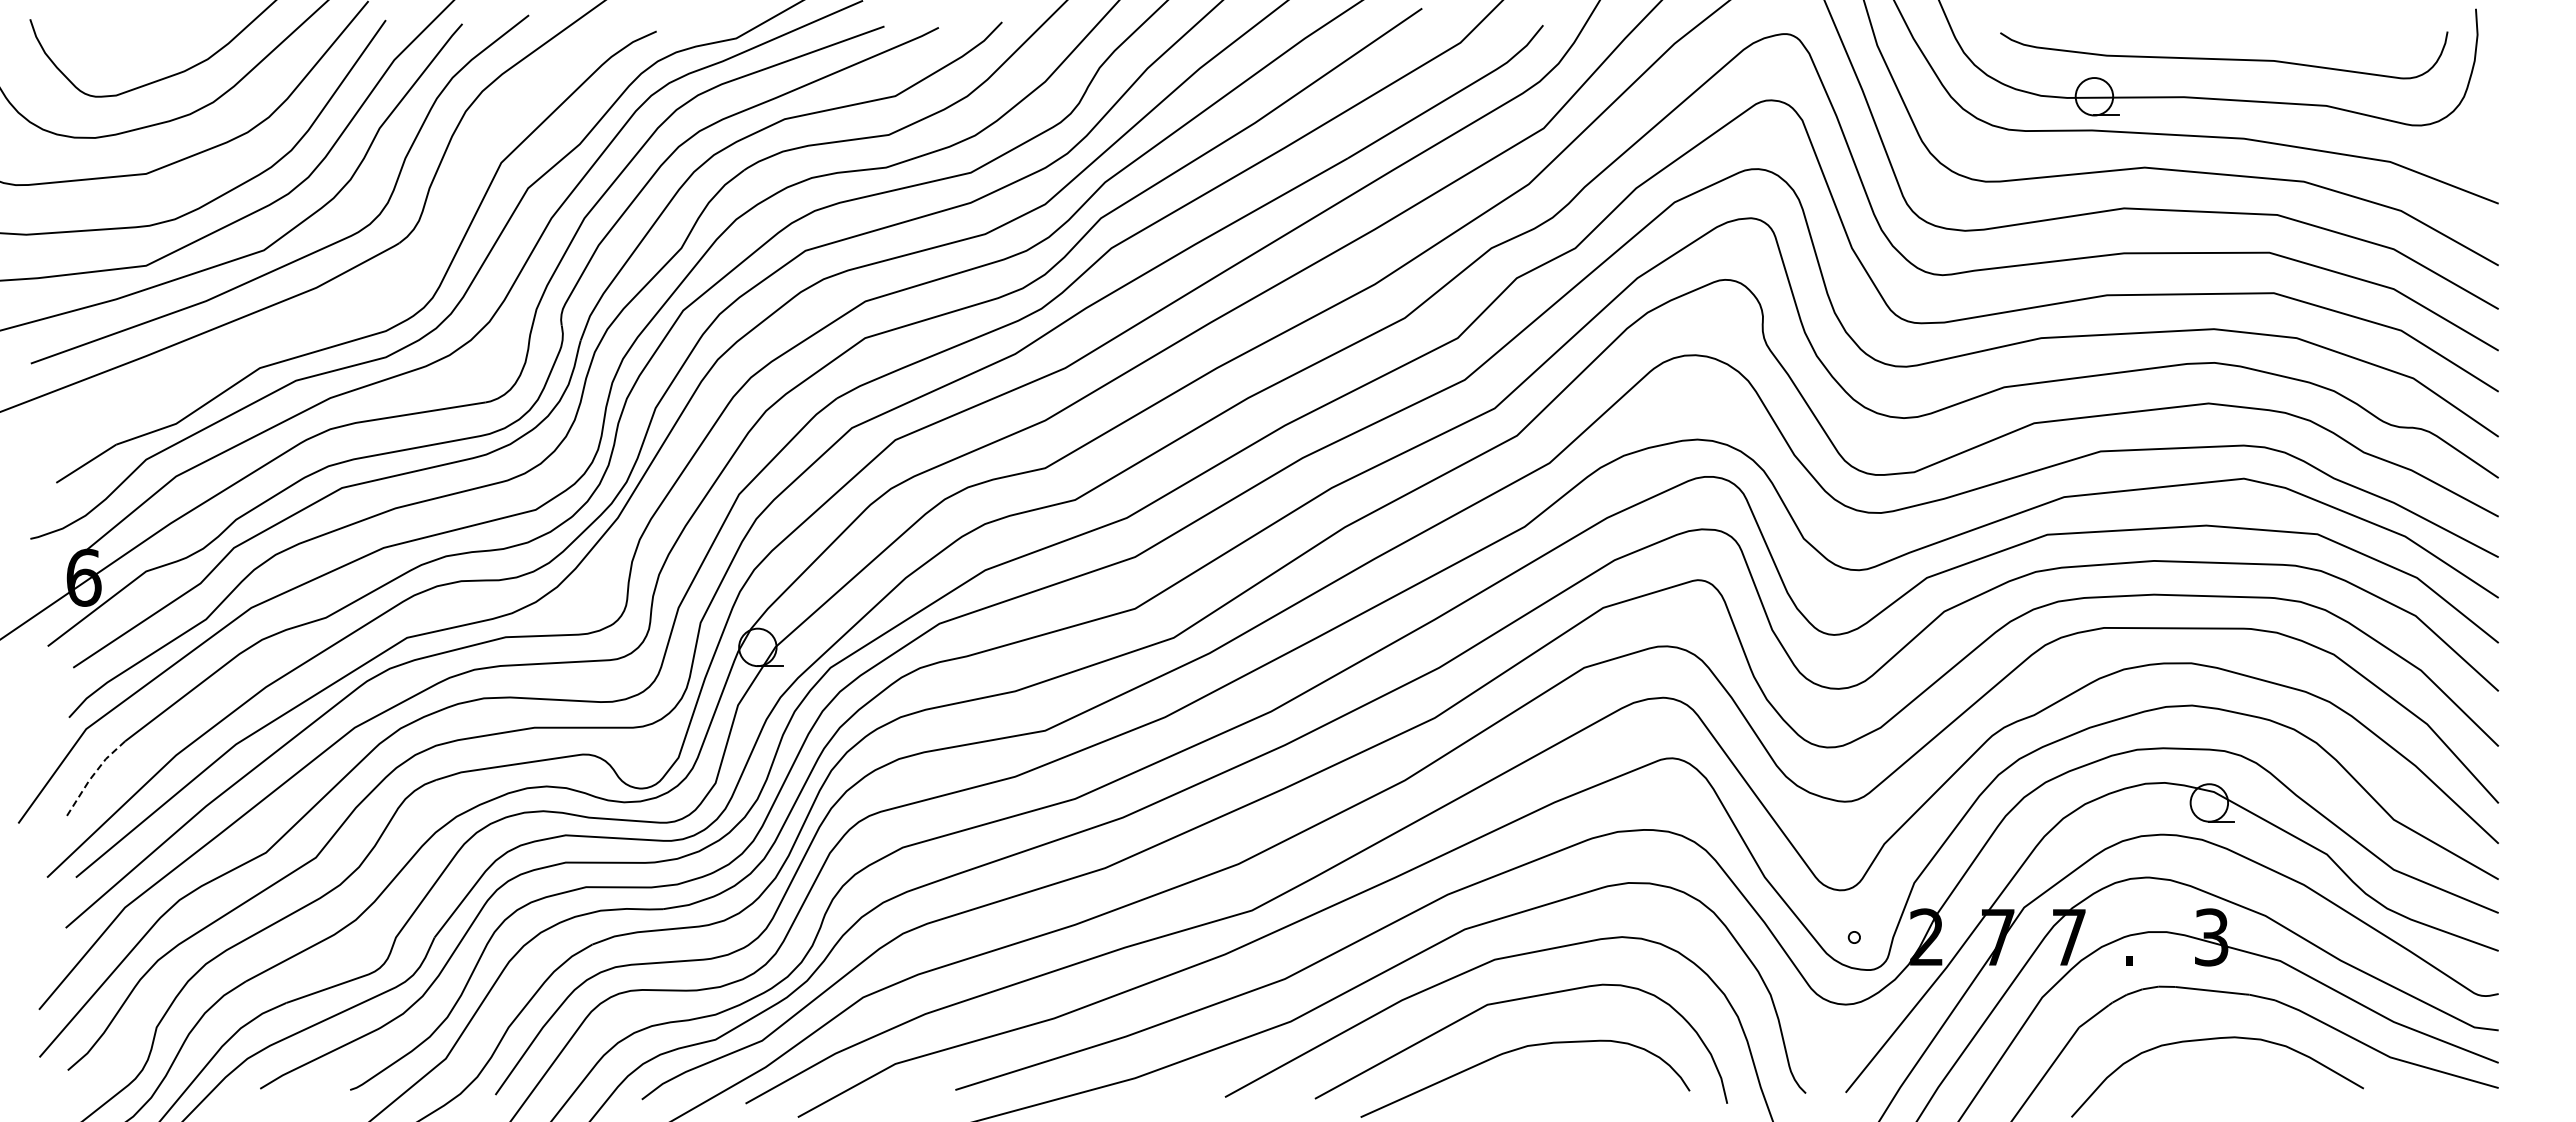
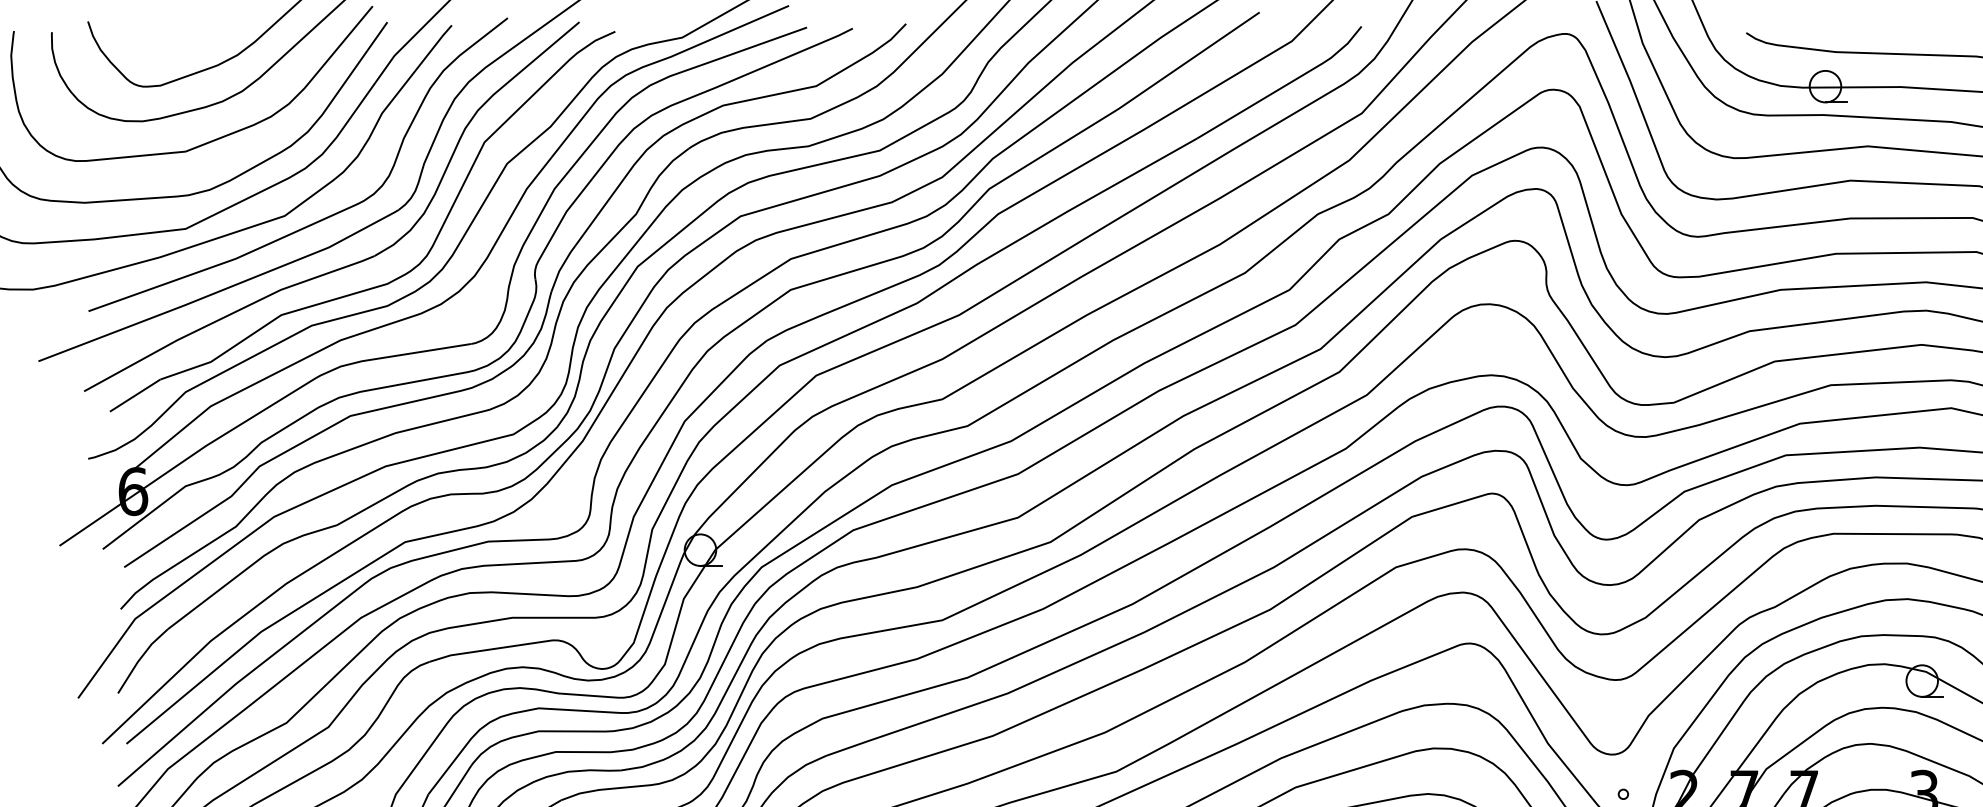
part: (342, 307) -> (350, 264), added
line: (91, 777) -> (139, 659), dashed -> solid

